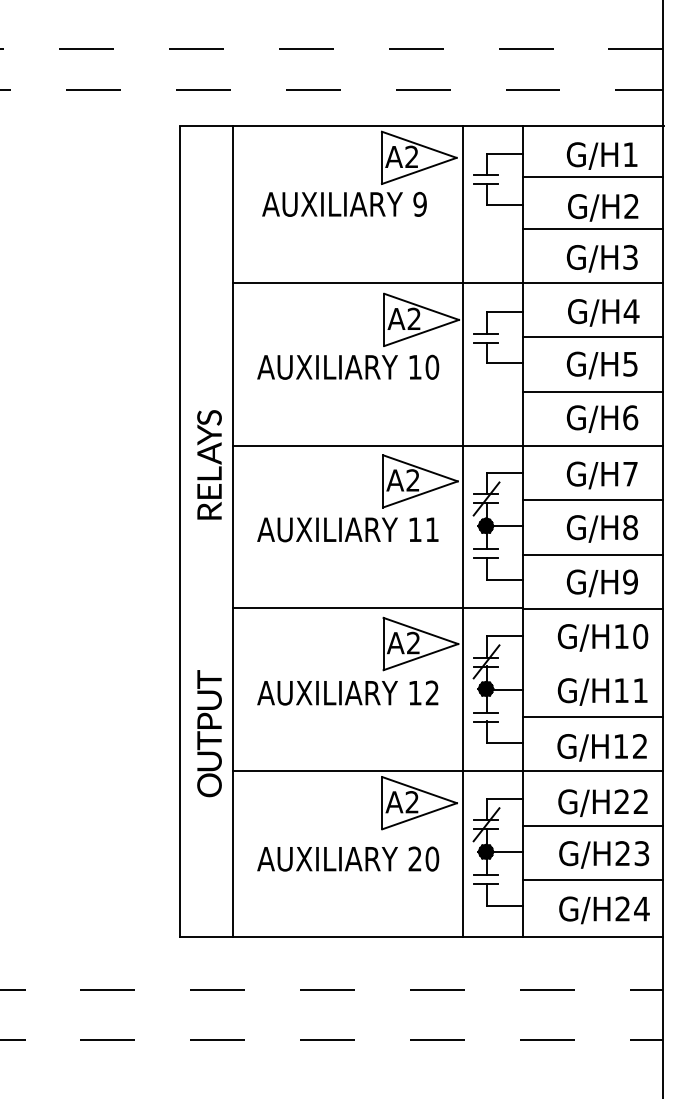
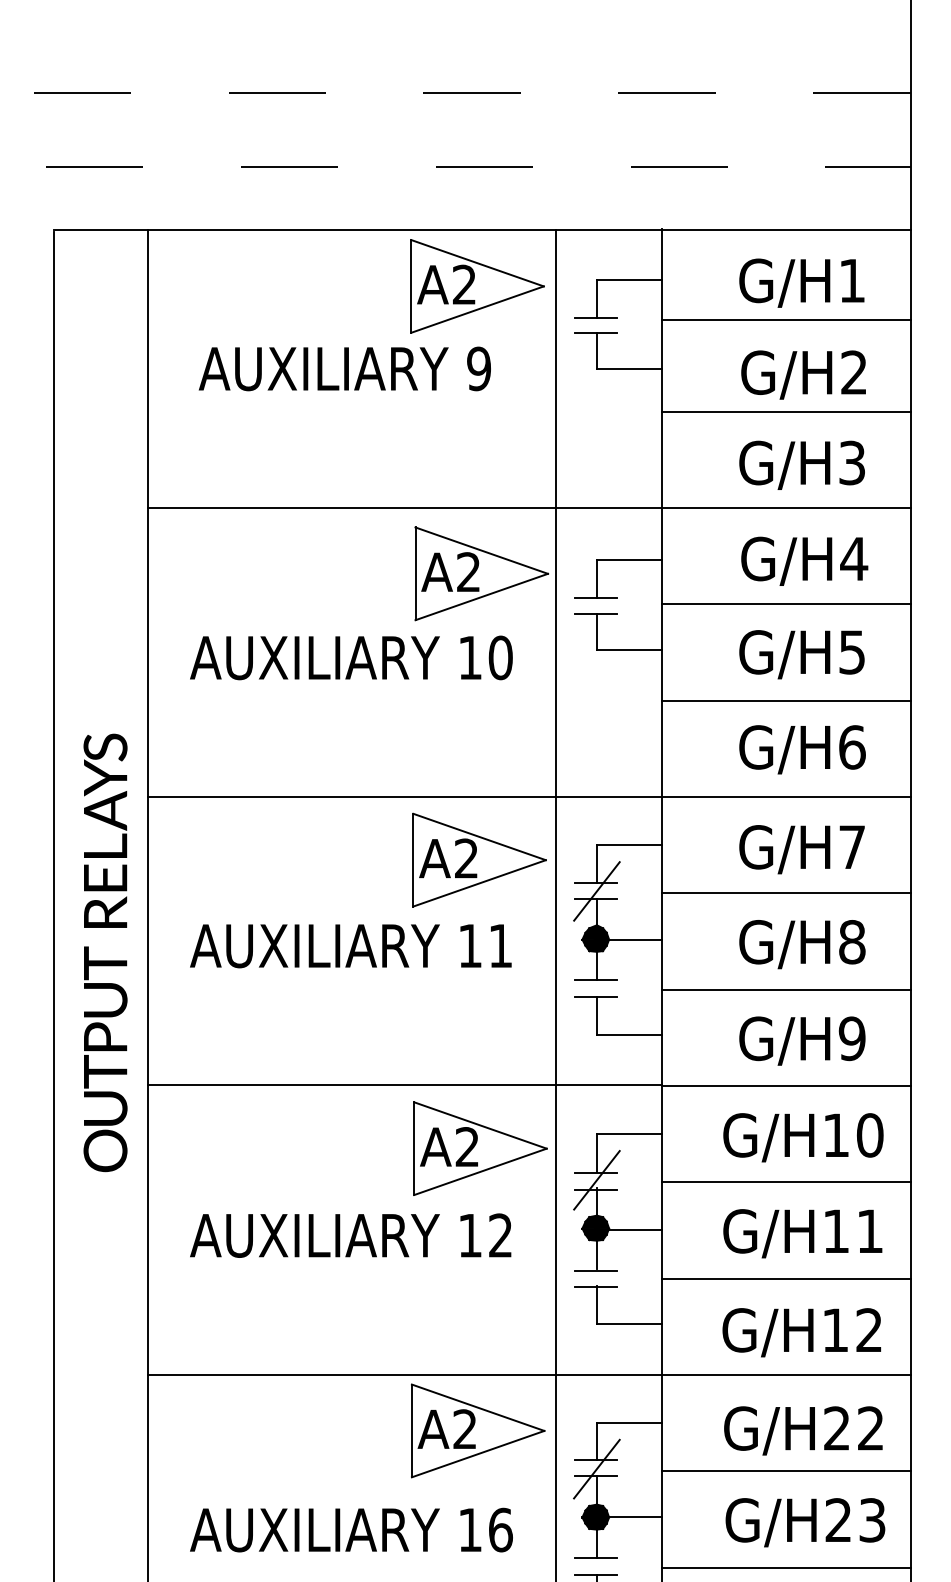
line: (593, 662) -> (786, 1181), added
text: (209, 733) -> (105, 1059), moved
text: (423, 858) -> (485, 1529), 20 -> 16

